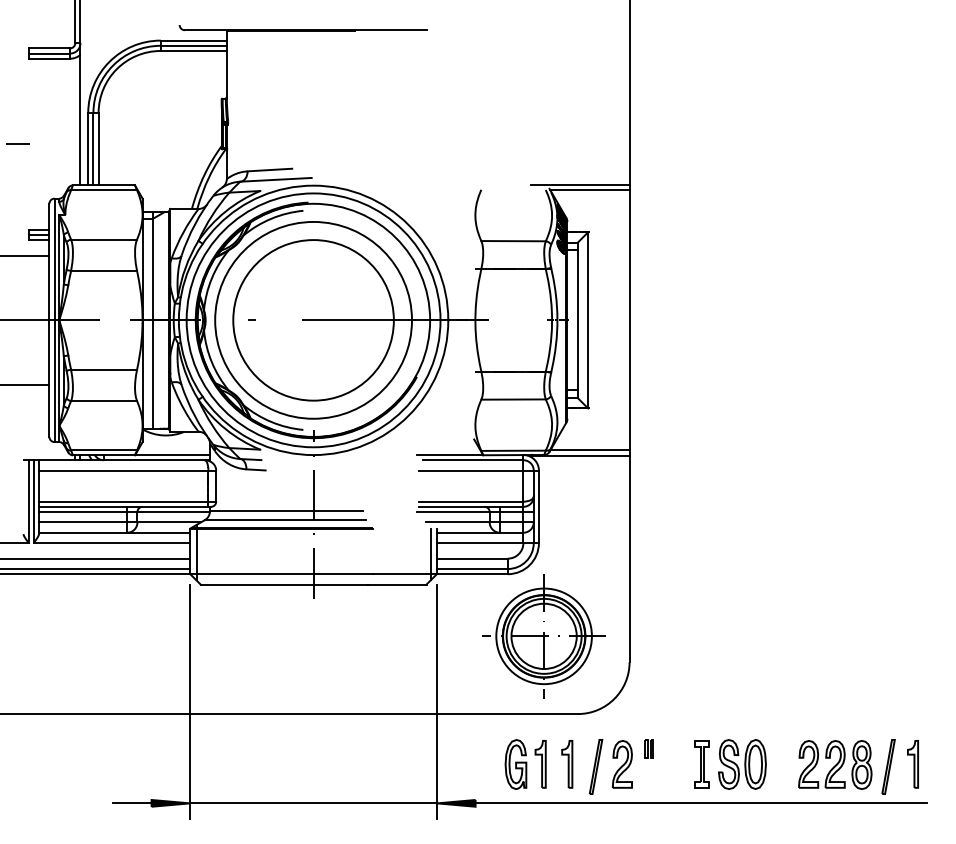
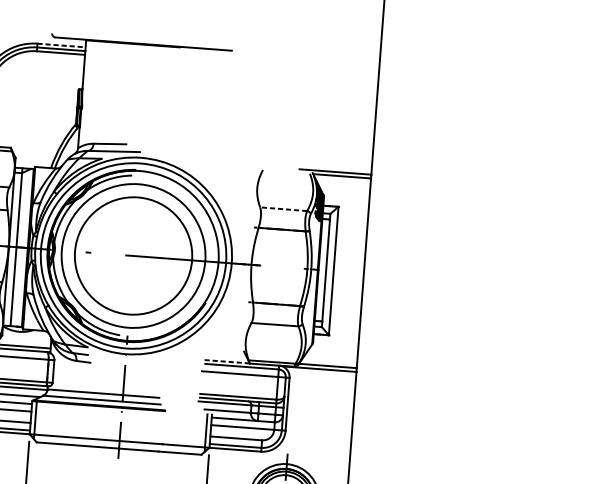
line: (194, 40) -> (62, 45), solid -> dashed
line: (513, 241) -> (283, 209), solid -> dashed
line: (450, 455) -> (225, 362), solid -> dashed

